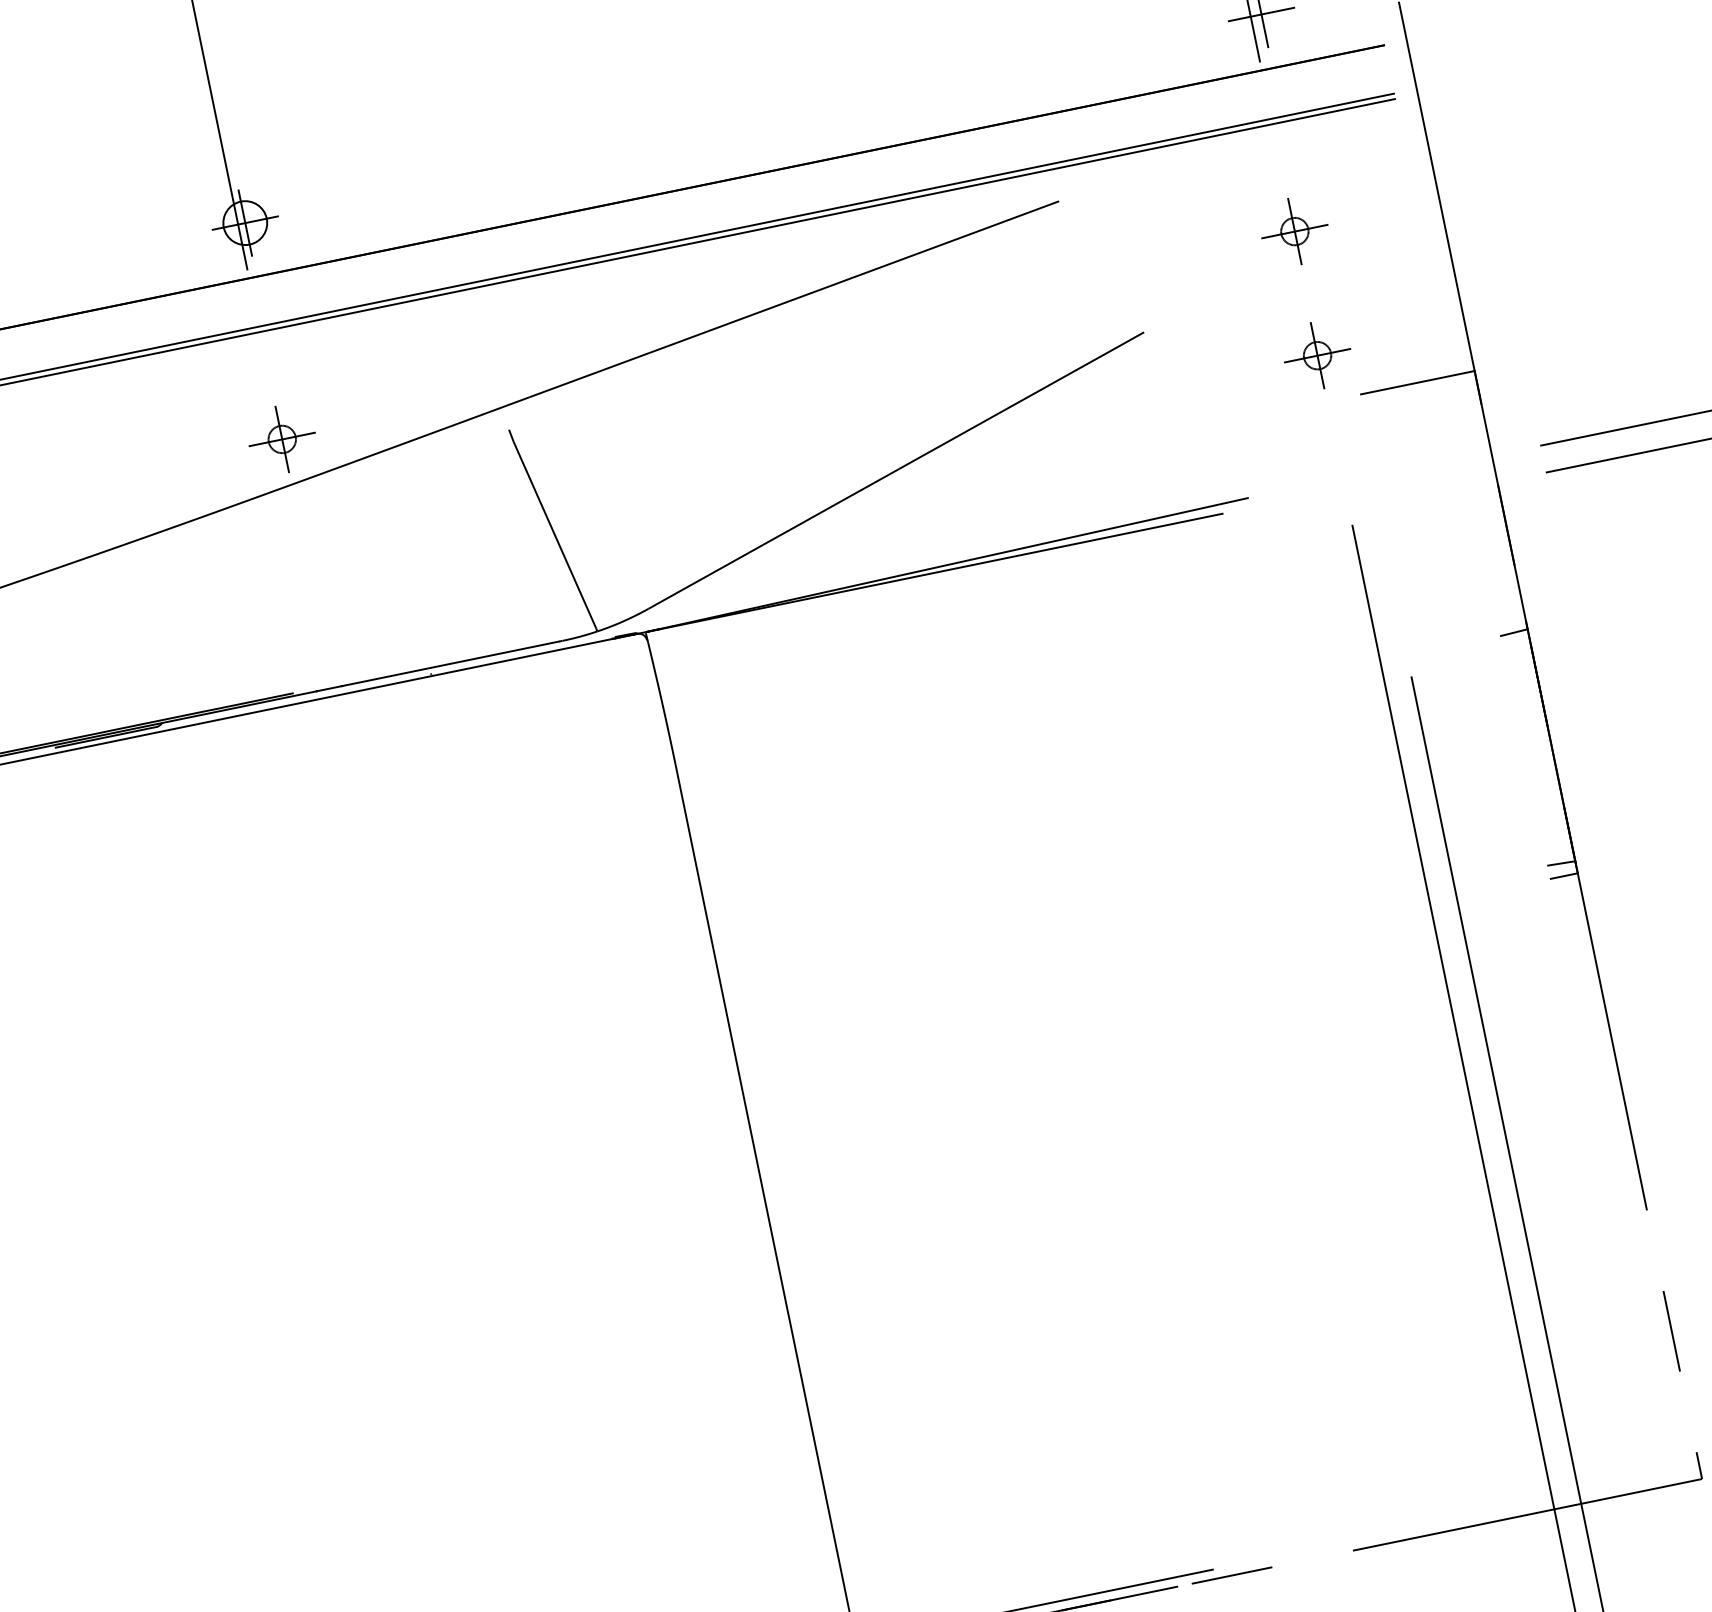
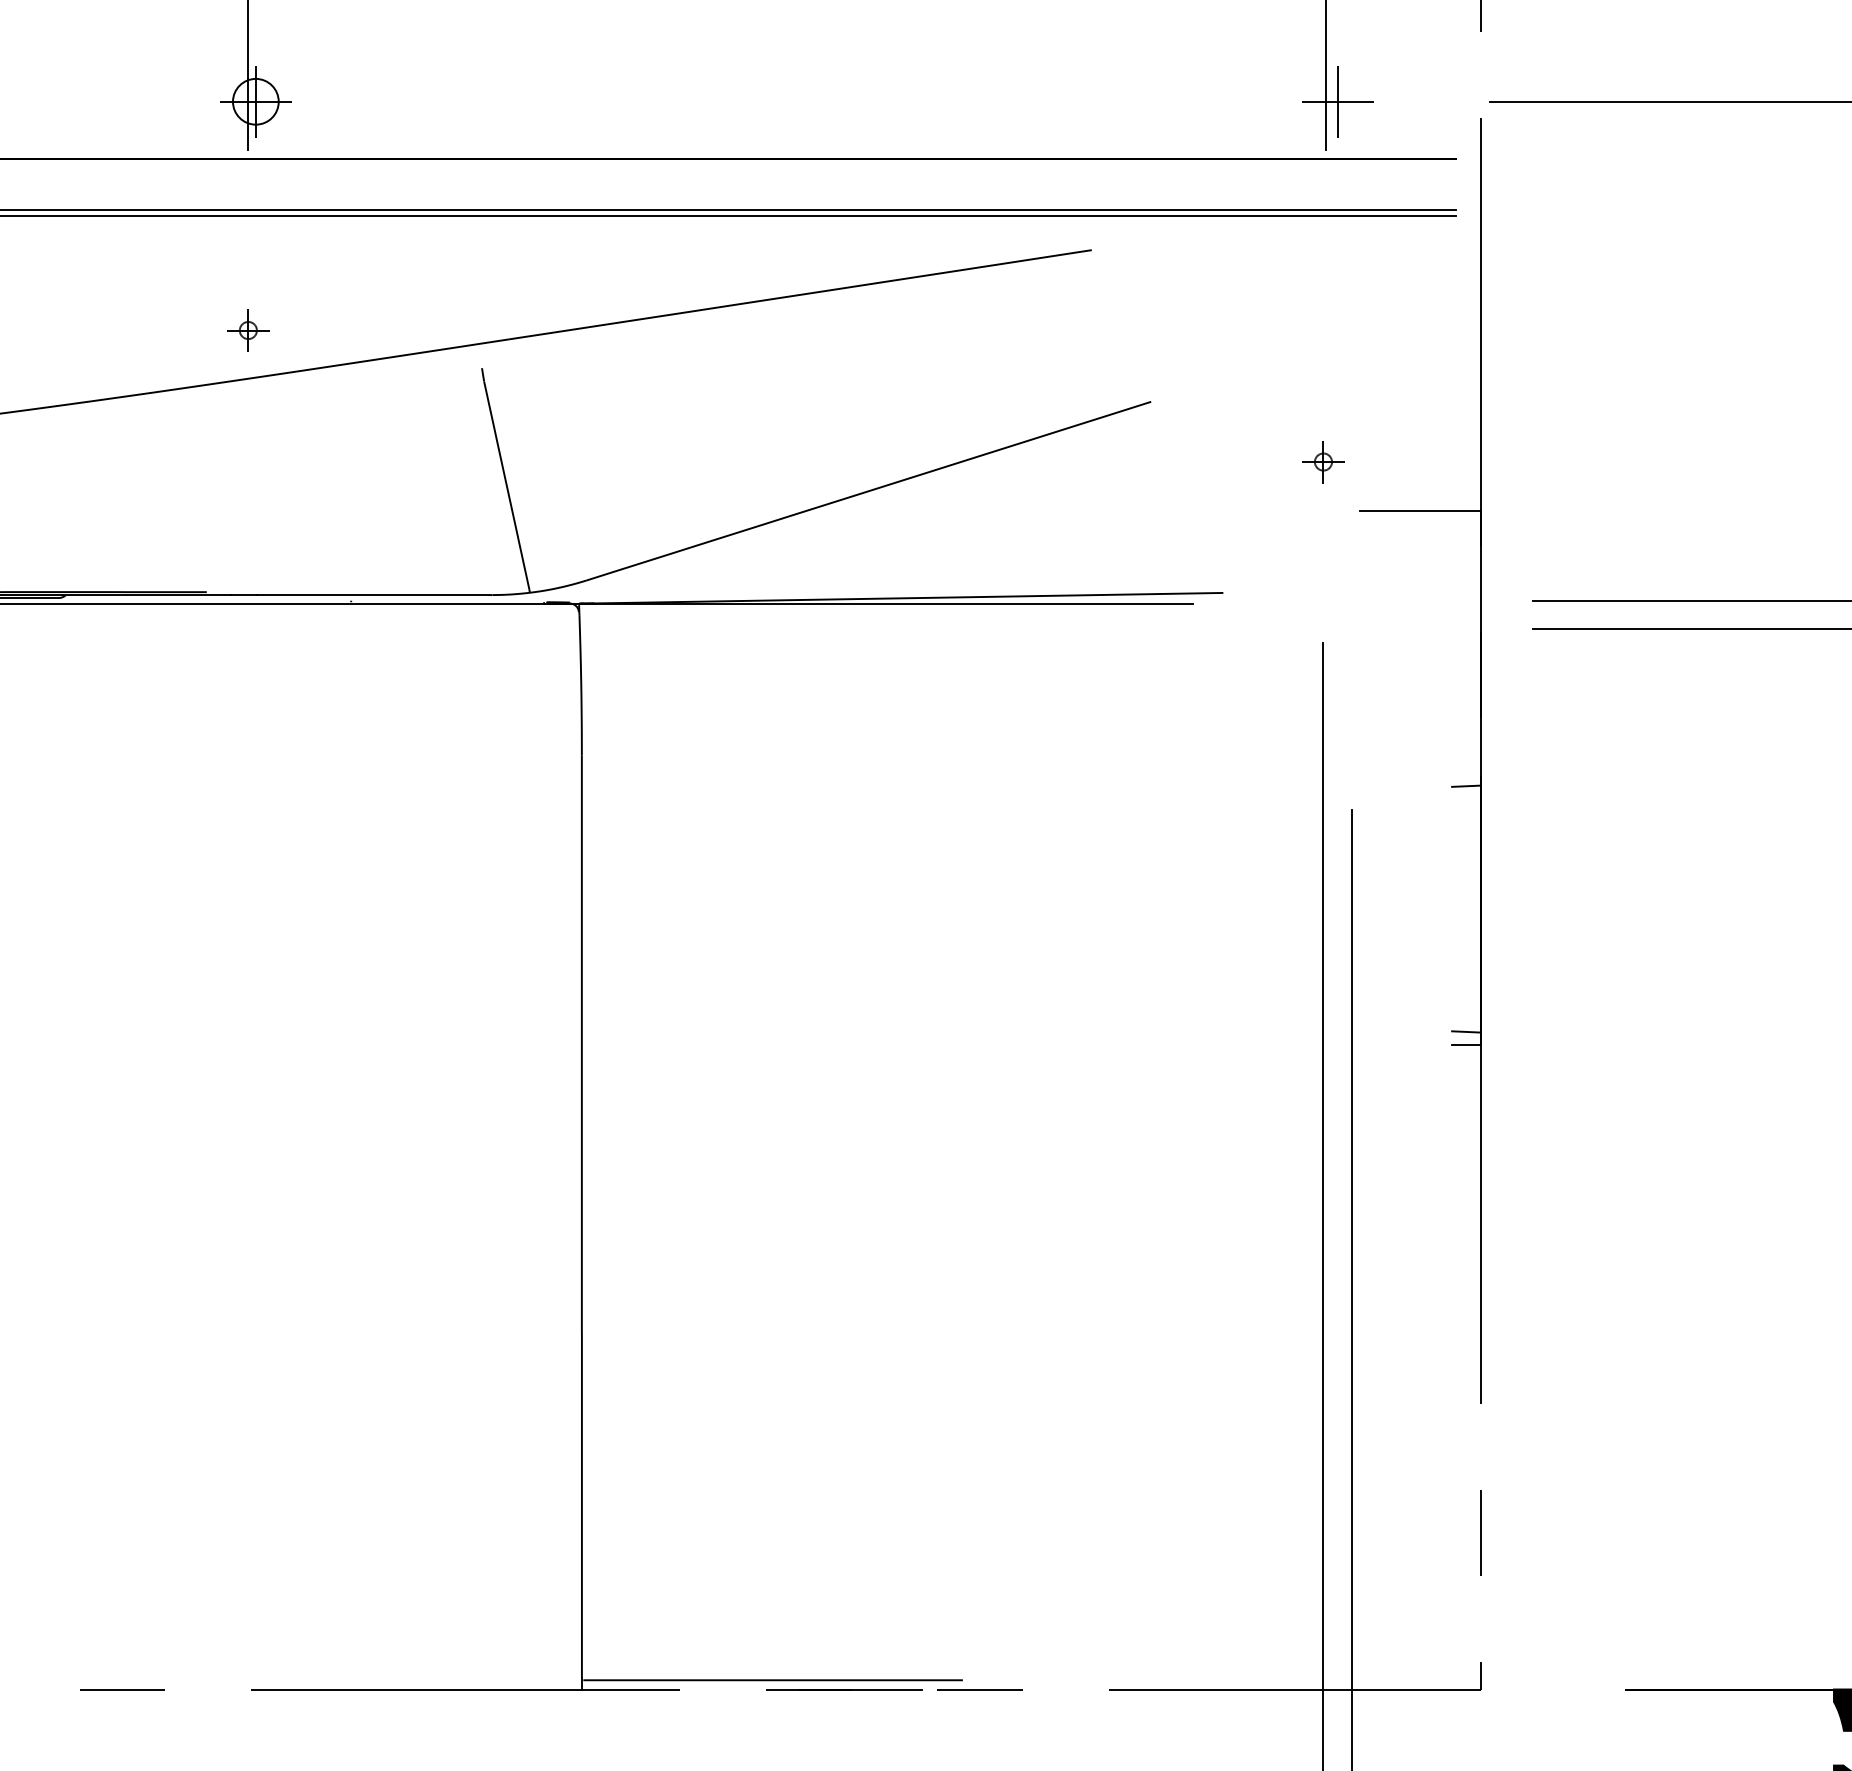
part: (1295, 231) -> (1326, 330), removed
part: (1317, 355) -> (1323, 461), size x0.6
part: (282, 439) -> (248, 330), size x0.6

